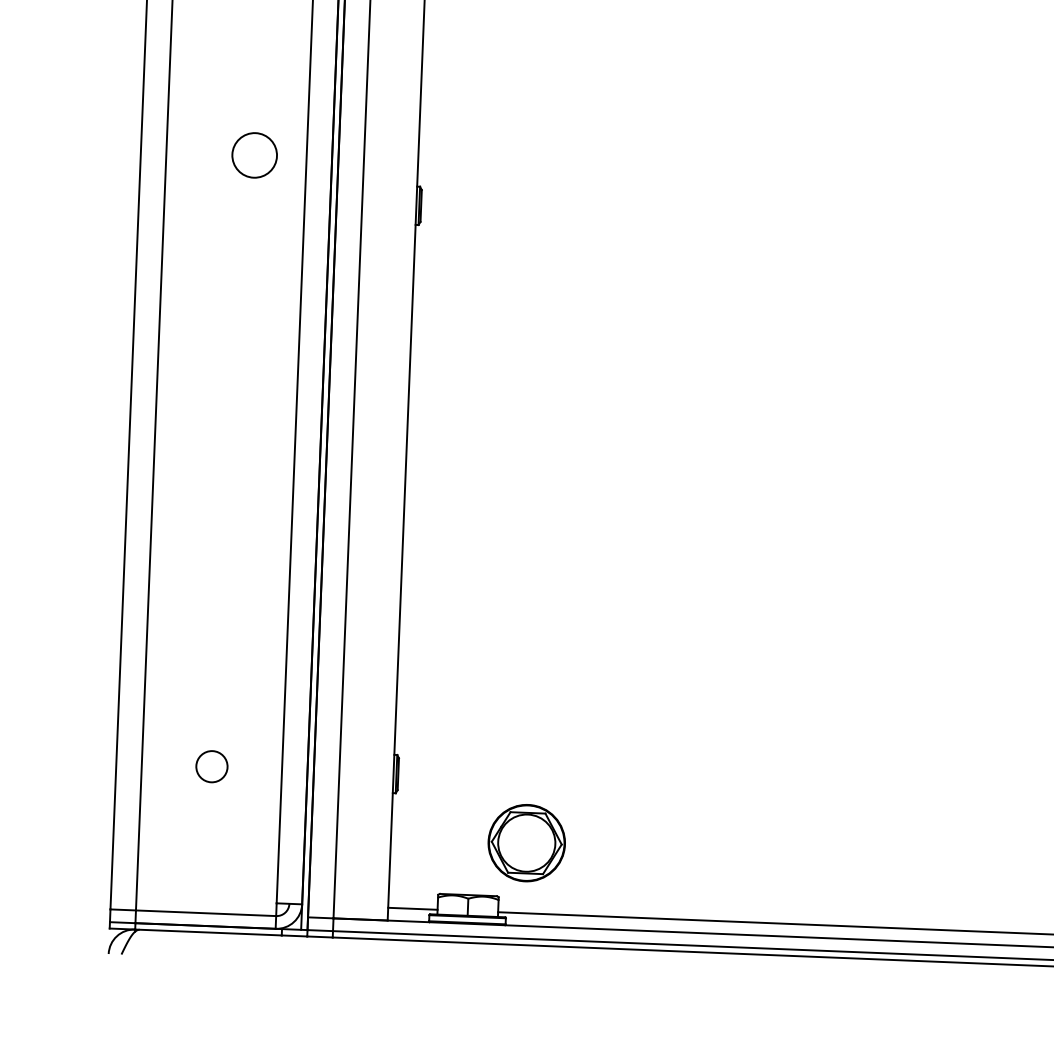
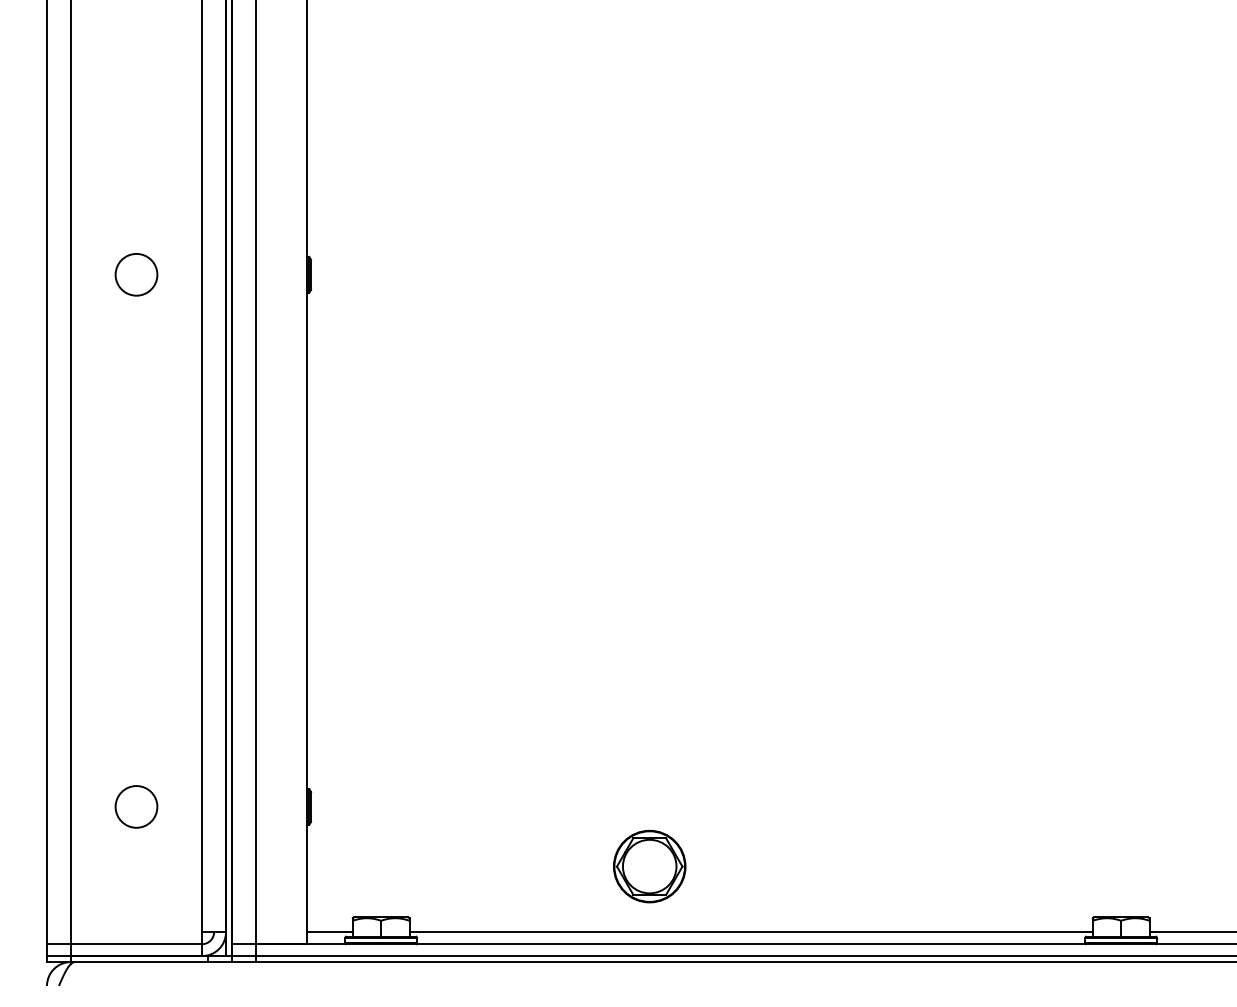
circle: (254, 155) -> (136, 274), moved
circle: (211, 766) -> (136, 806), size x1.43
part: (526, 843) -> (649, 866), moved

